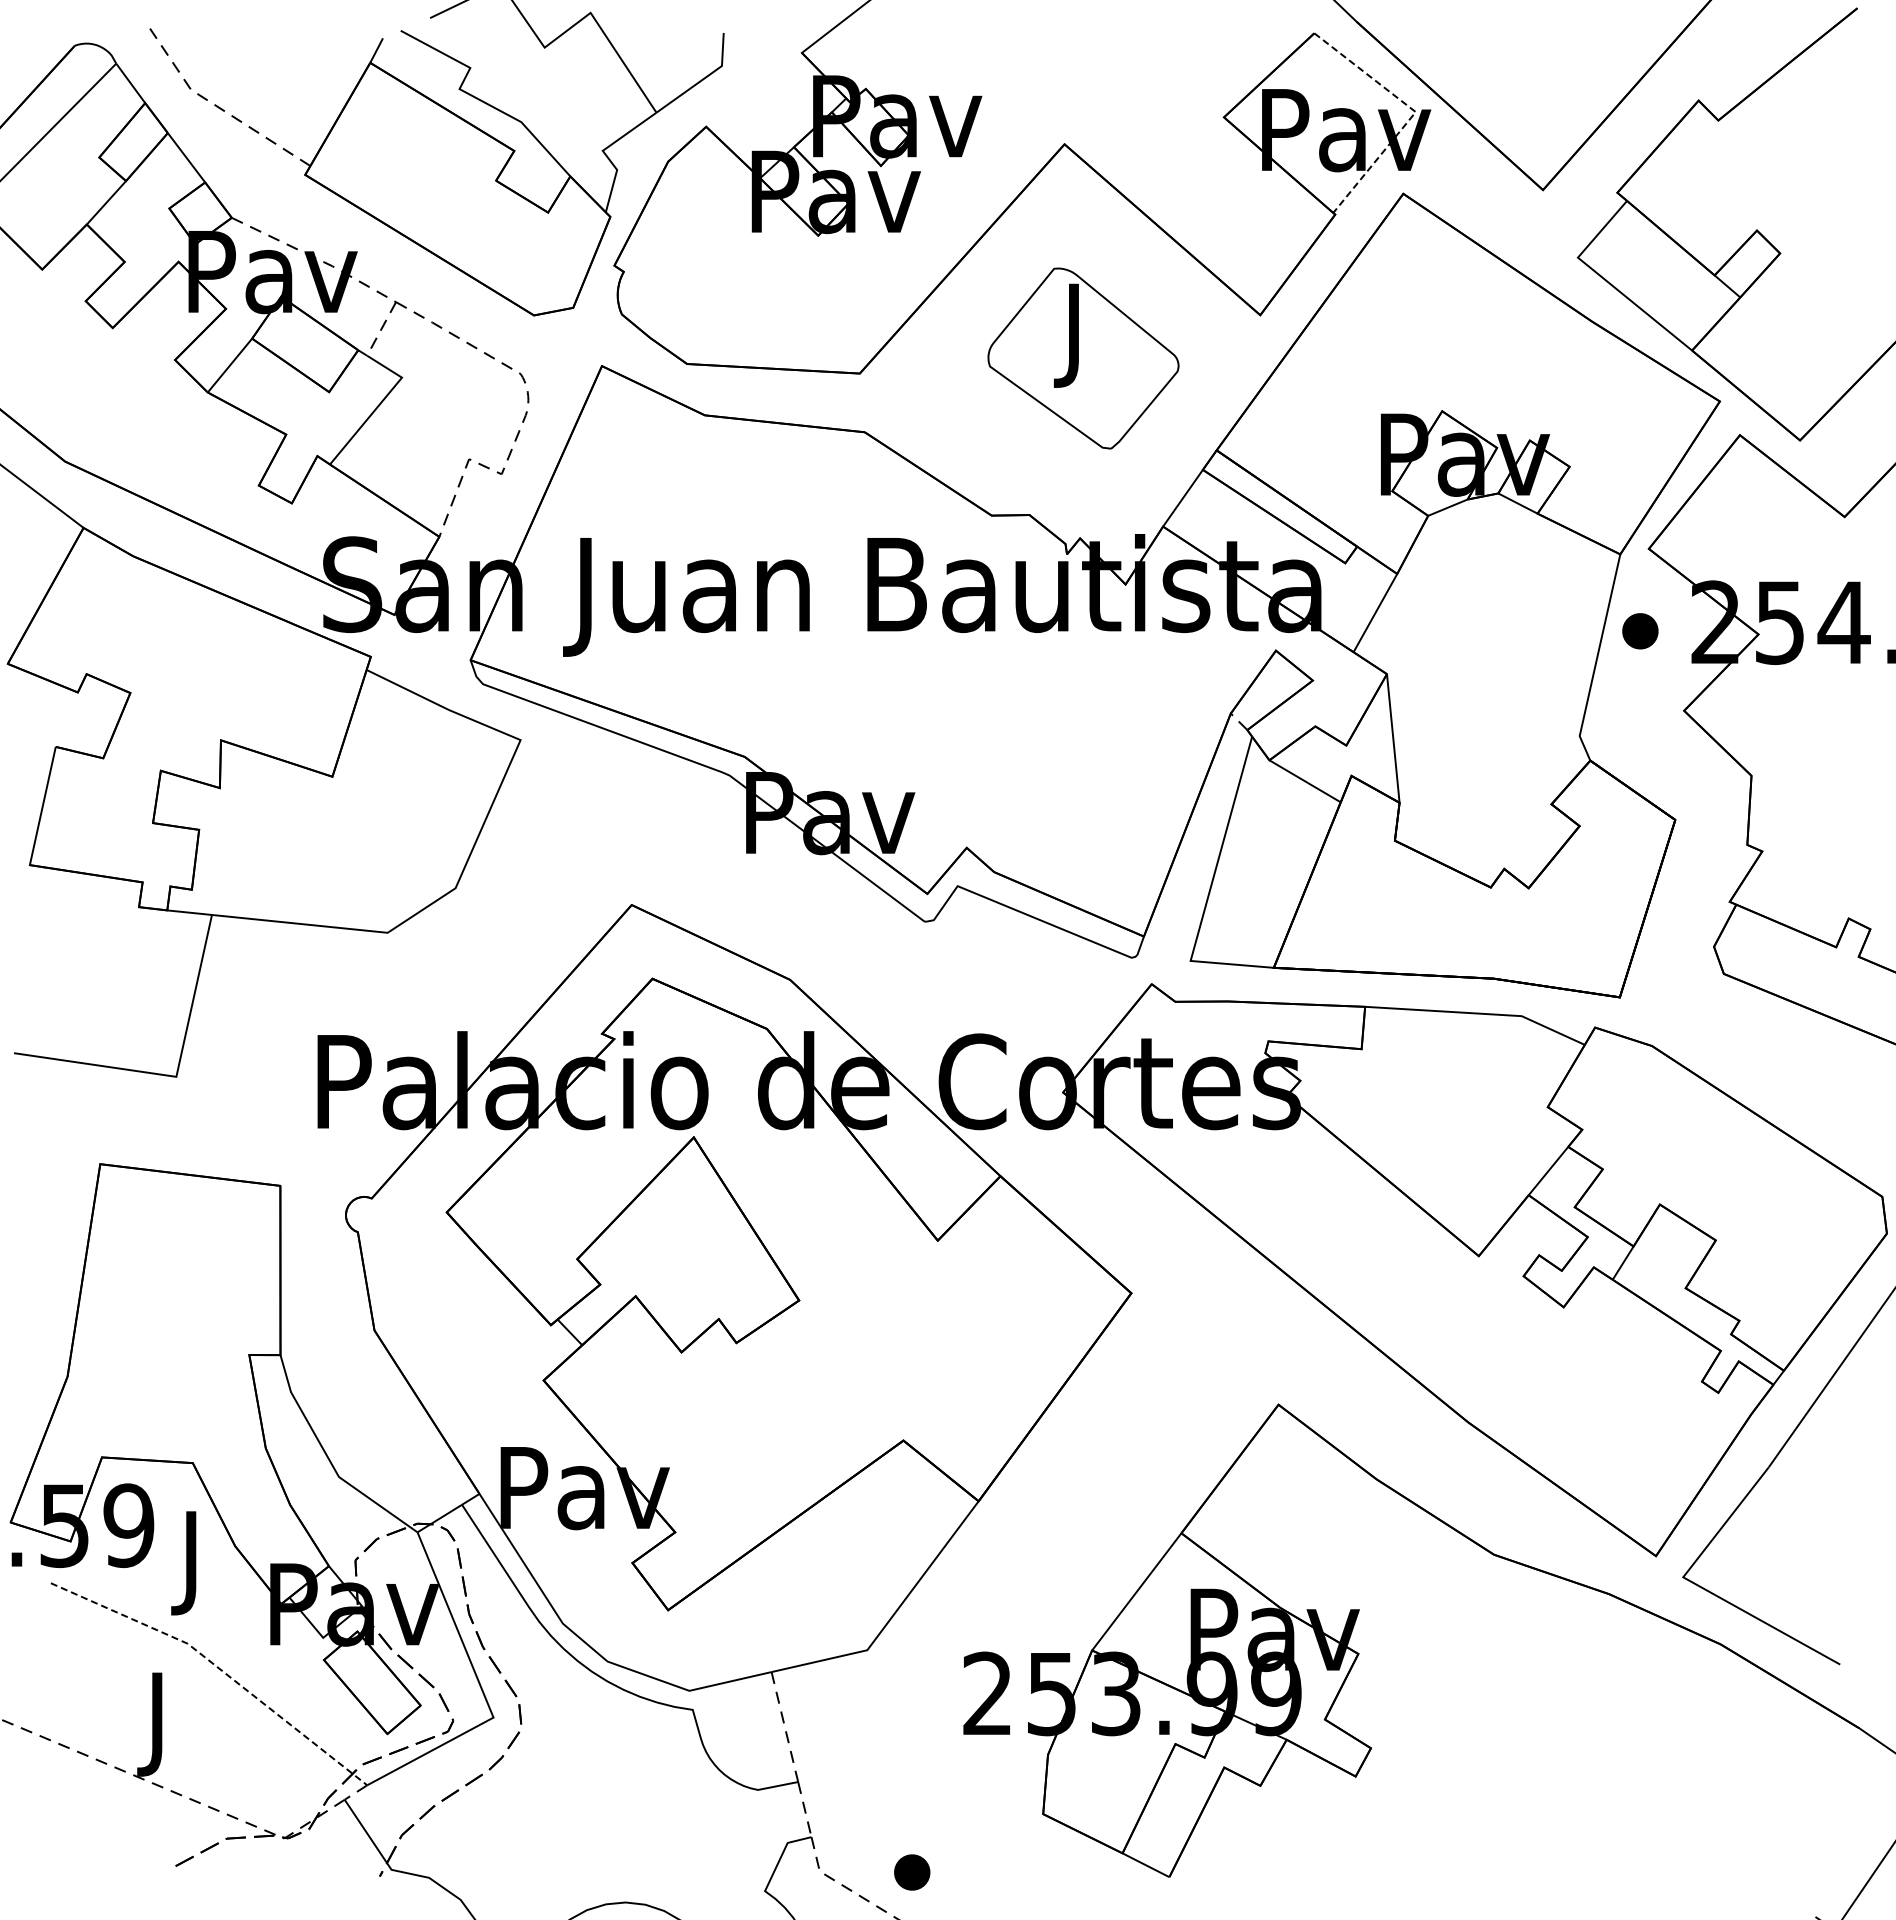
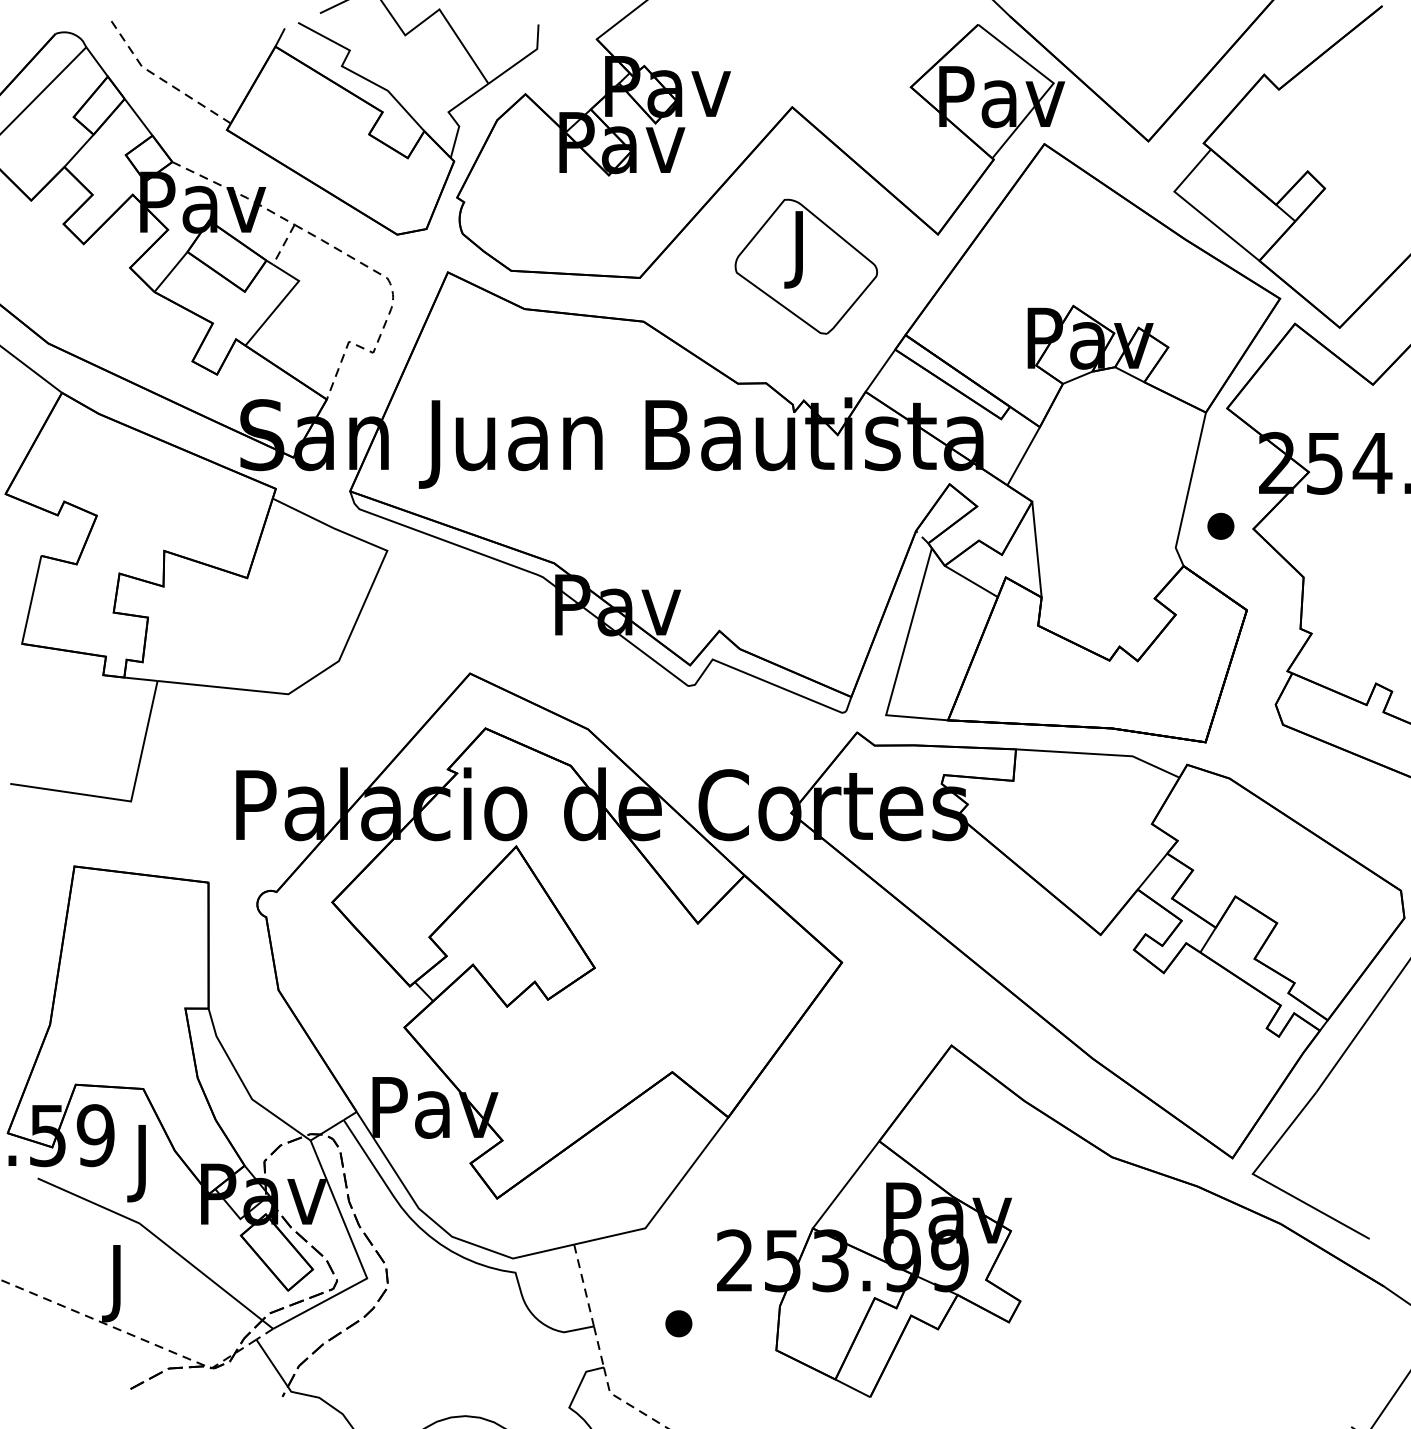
line: (1415, 112) -> (1053, 83), dashed -> solid
part: (1640, 631) -> (1220, 526), moved
line: (218, 1667) -> (162, 1241), dashed -> solid
part: (912, 1872) -> (679, 1323), moved

